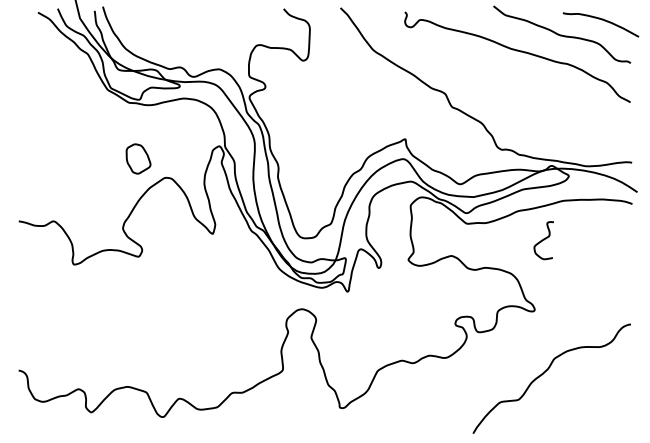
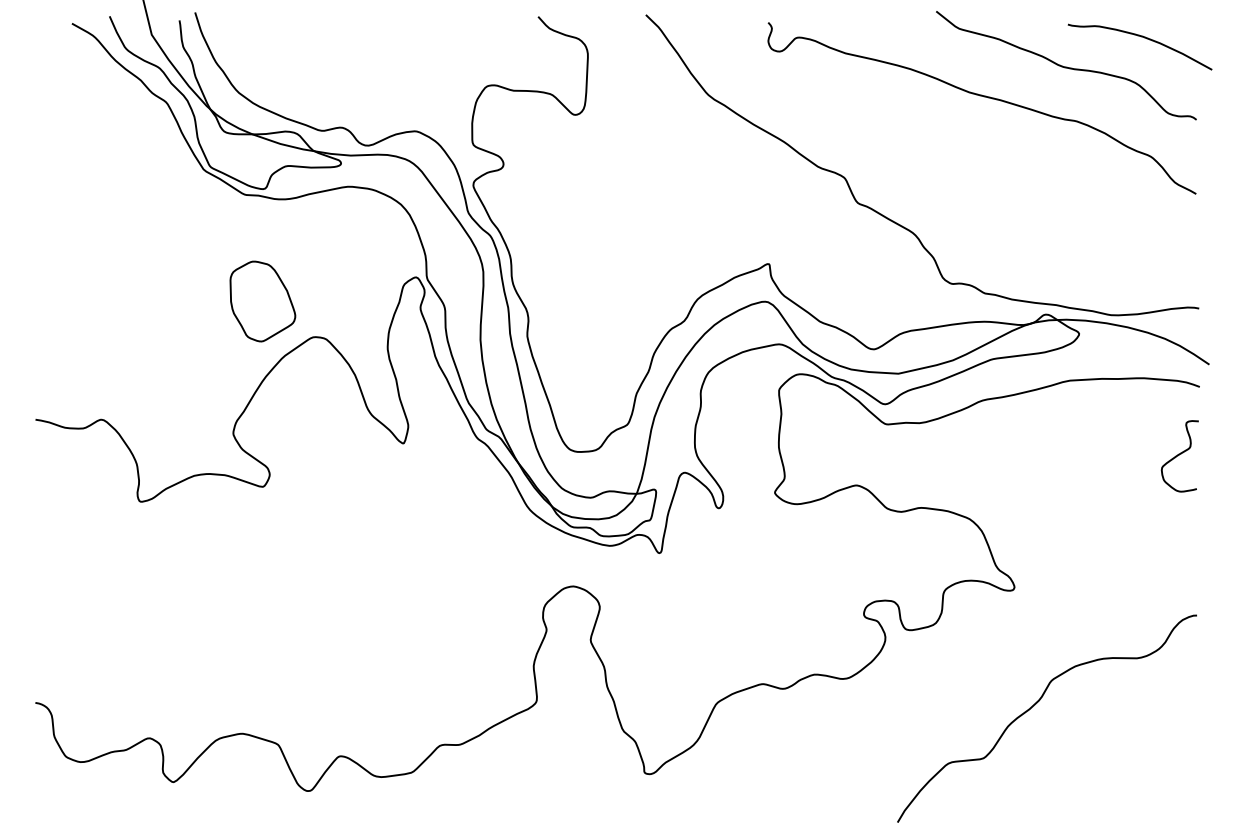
part: (138, 158) -> (262, 300), size x1.43
curve: (543, 240) -> (1179, 456), moved

